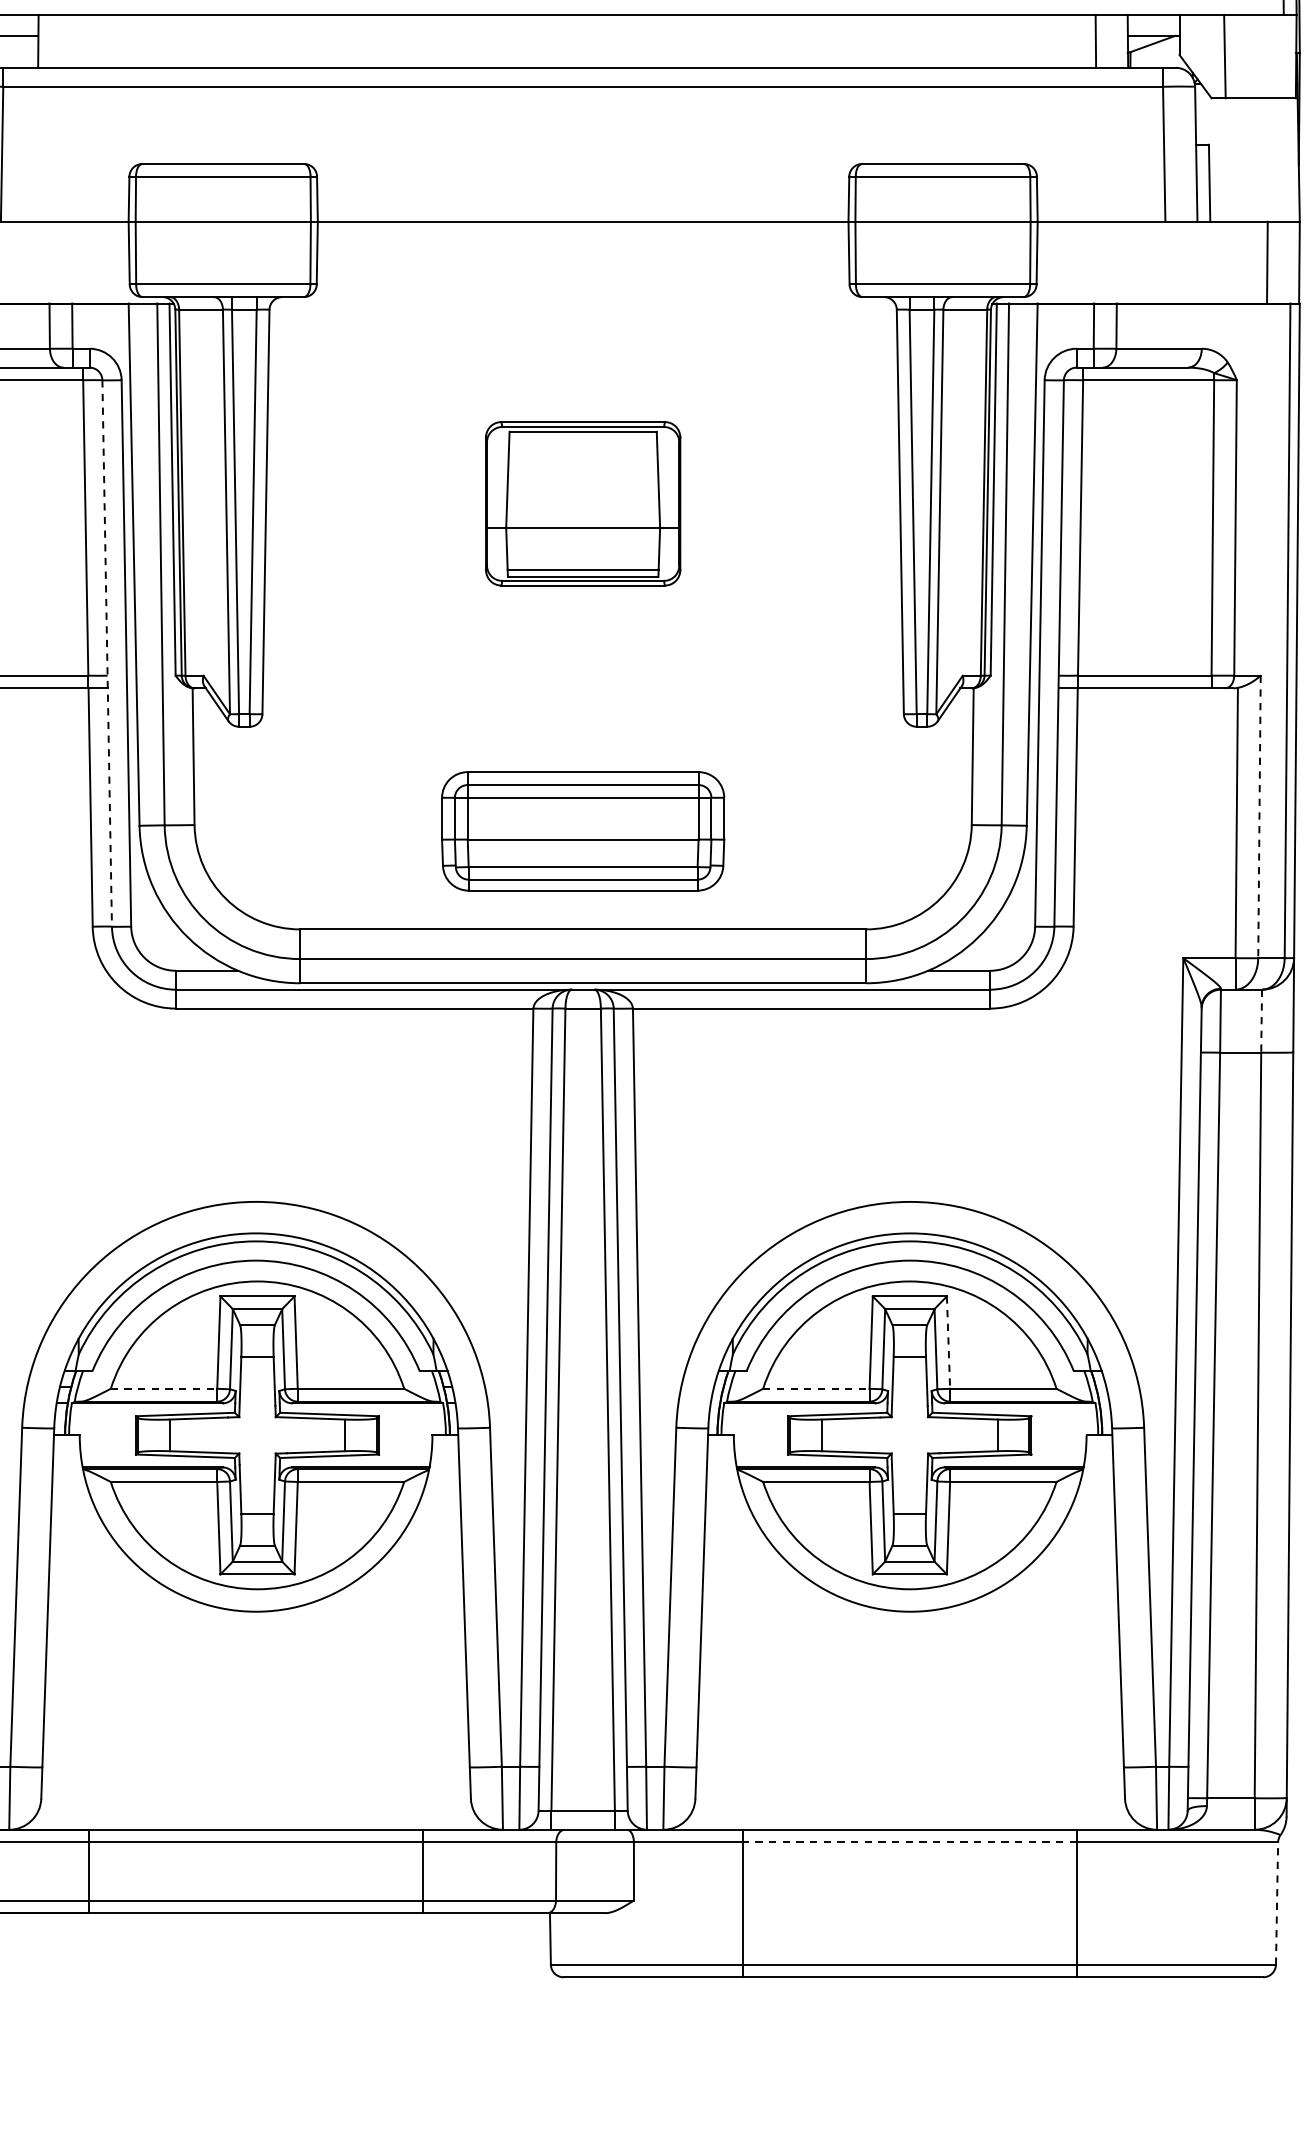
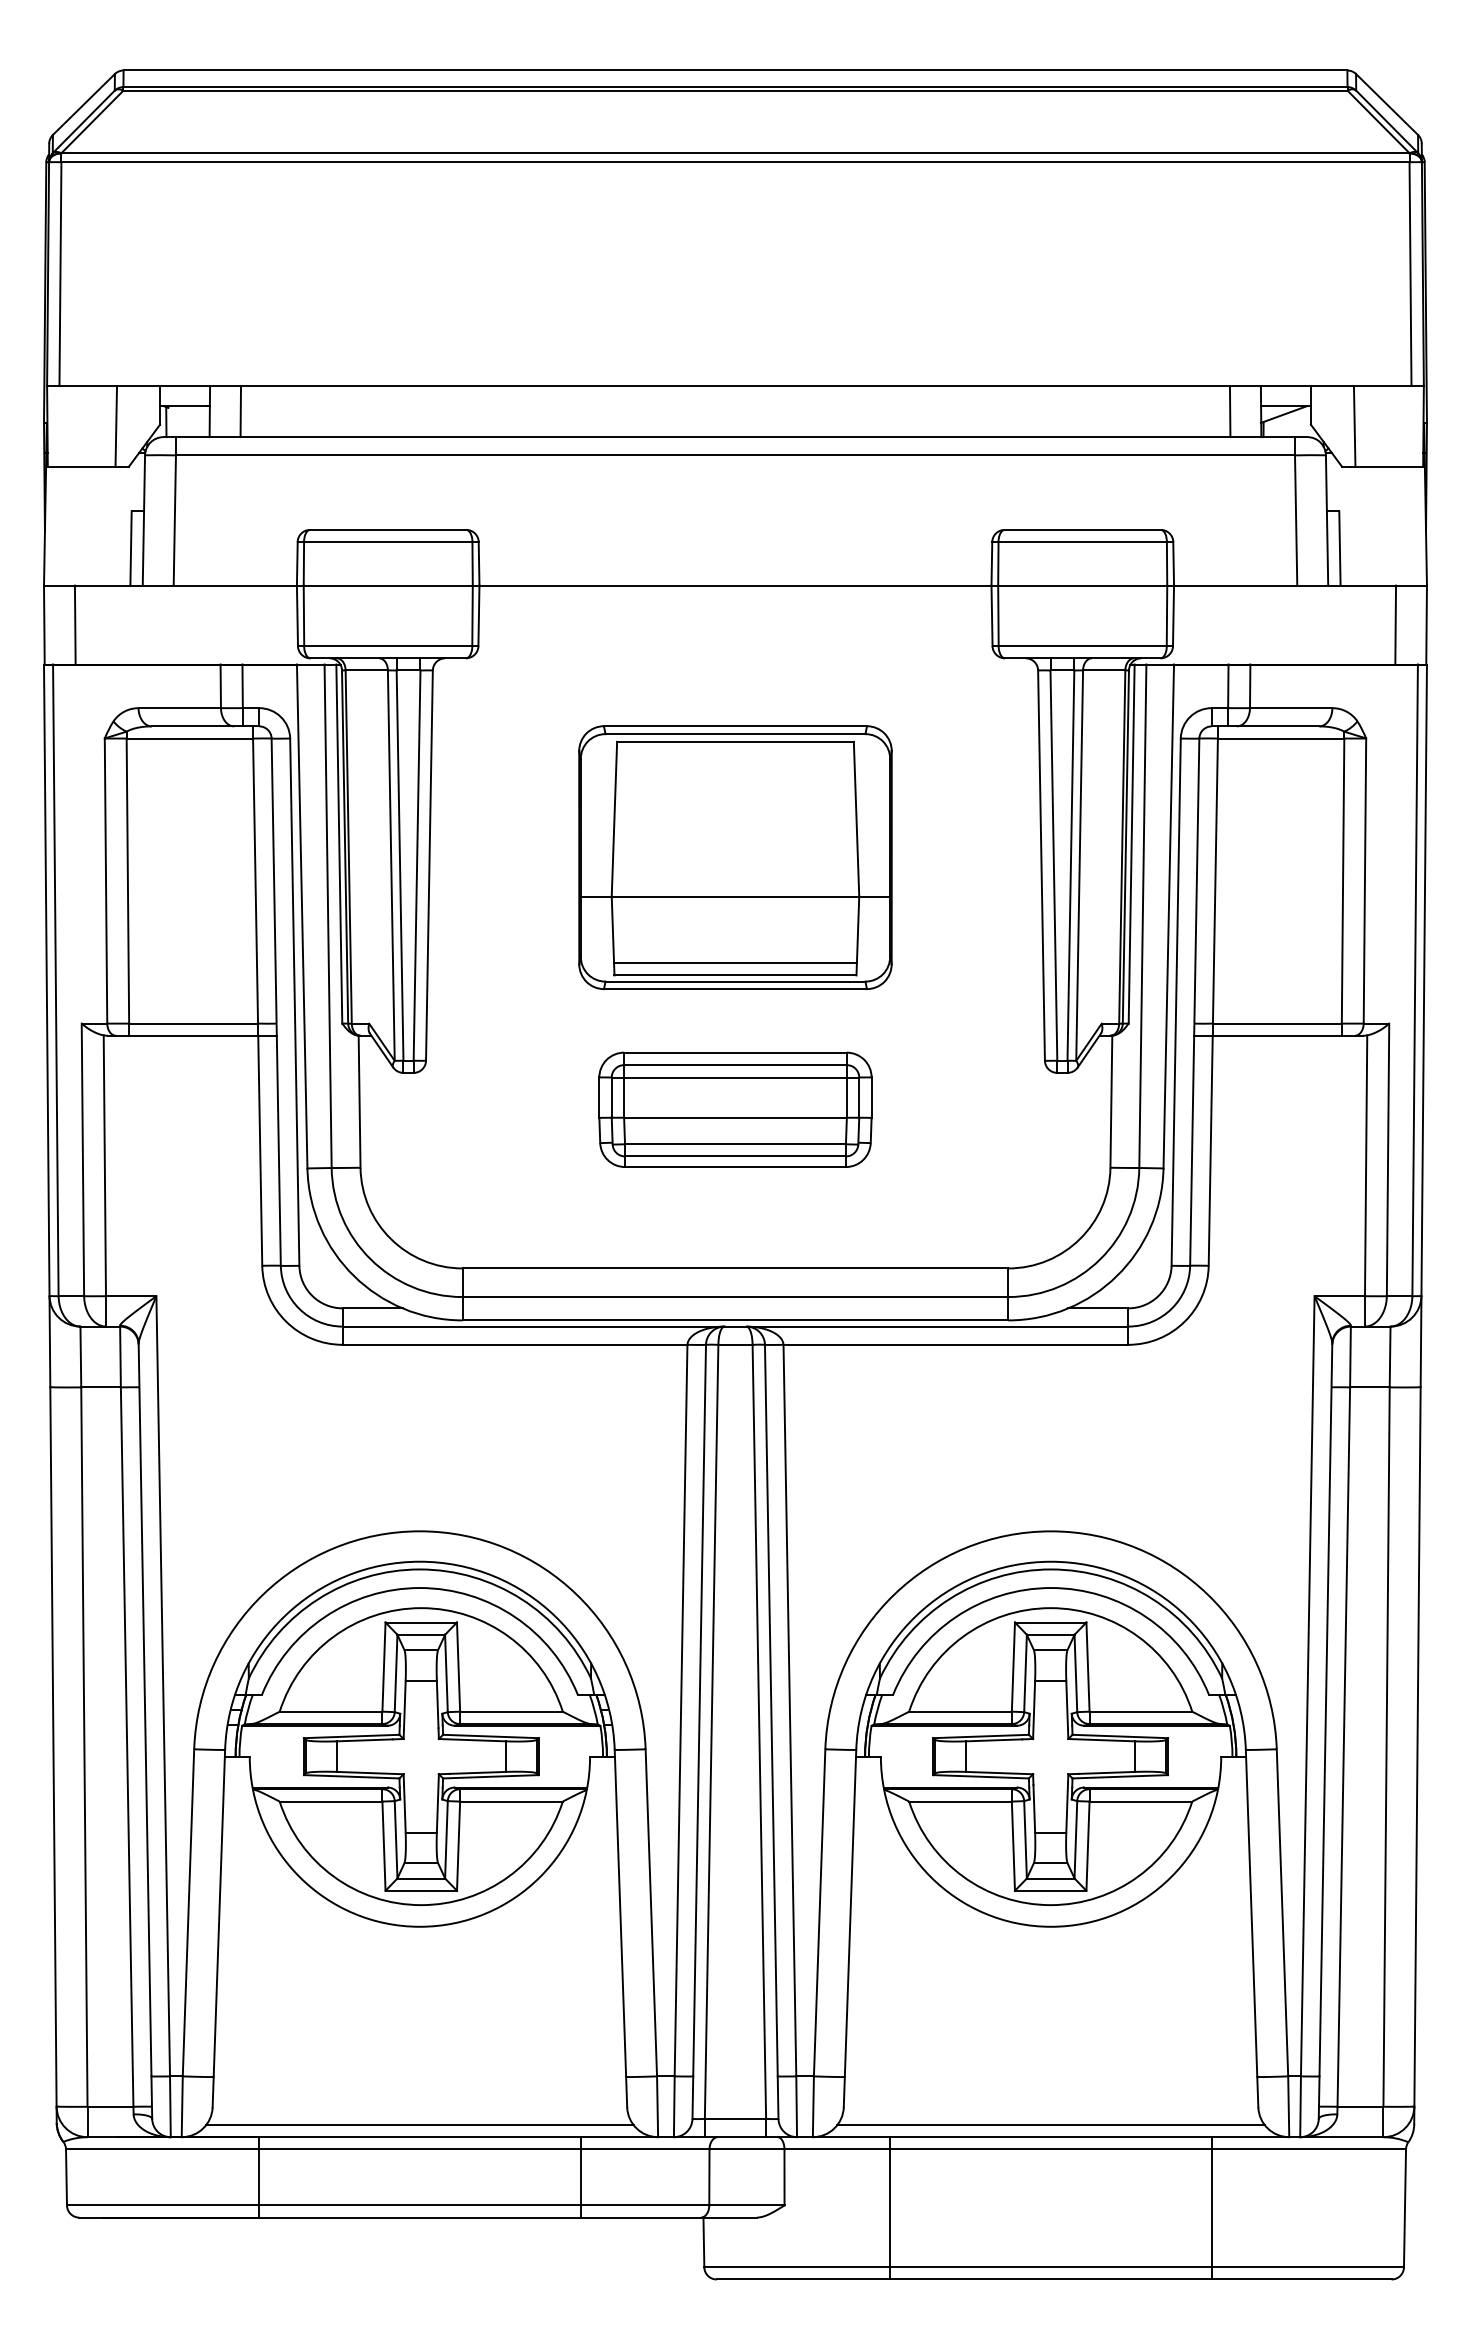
line: (70, 41) -> (240, 411), added
part: (583, 503) -> (735, 857), size x1.67
line: (107, 653) -> (276, 1002), dashed -> solid
line: (1259, 817) -> (1388, 1160), dashed -> solid
part: (583, 831) -> (735, 1109), moved
line: (1262, 1021) -> (1390, 1357), dashed -> solid
line: (949, 1343) -> (1088, 1667), dashed -> solid
line: (164, 1388) -> (331, 1711), dashed -> solid
line: (817, 1388) -> (961, 1711), dashed -> solid
line: (255, 1817) -> (419, 2125), added
line: (909, 1817) -> (1050, 2125), added
line: (910, 1842) -> (1051, 2149), dashed -> solid
line: (1277, 1902) -> (1405, 2207), dashed -> solid

